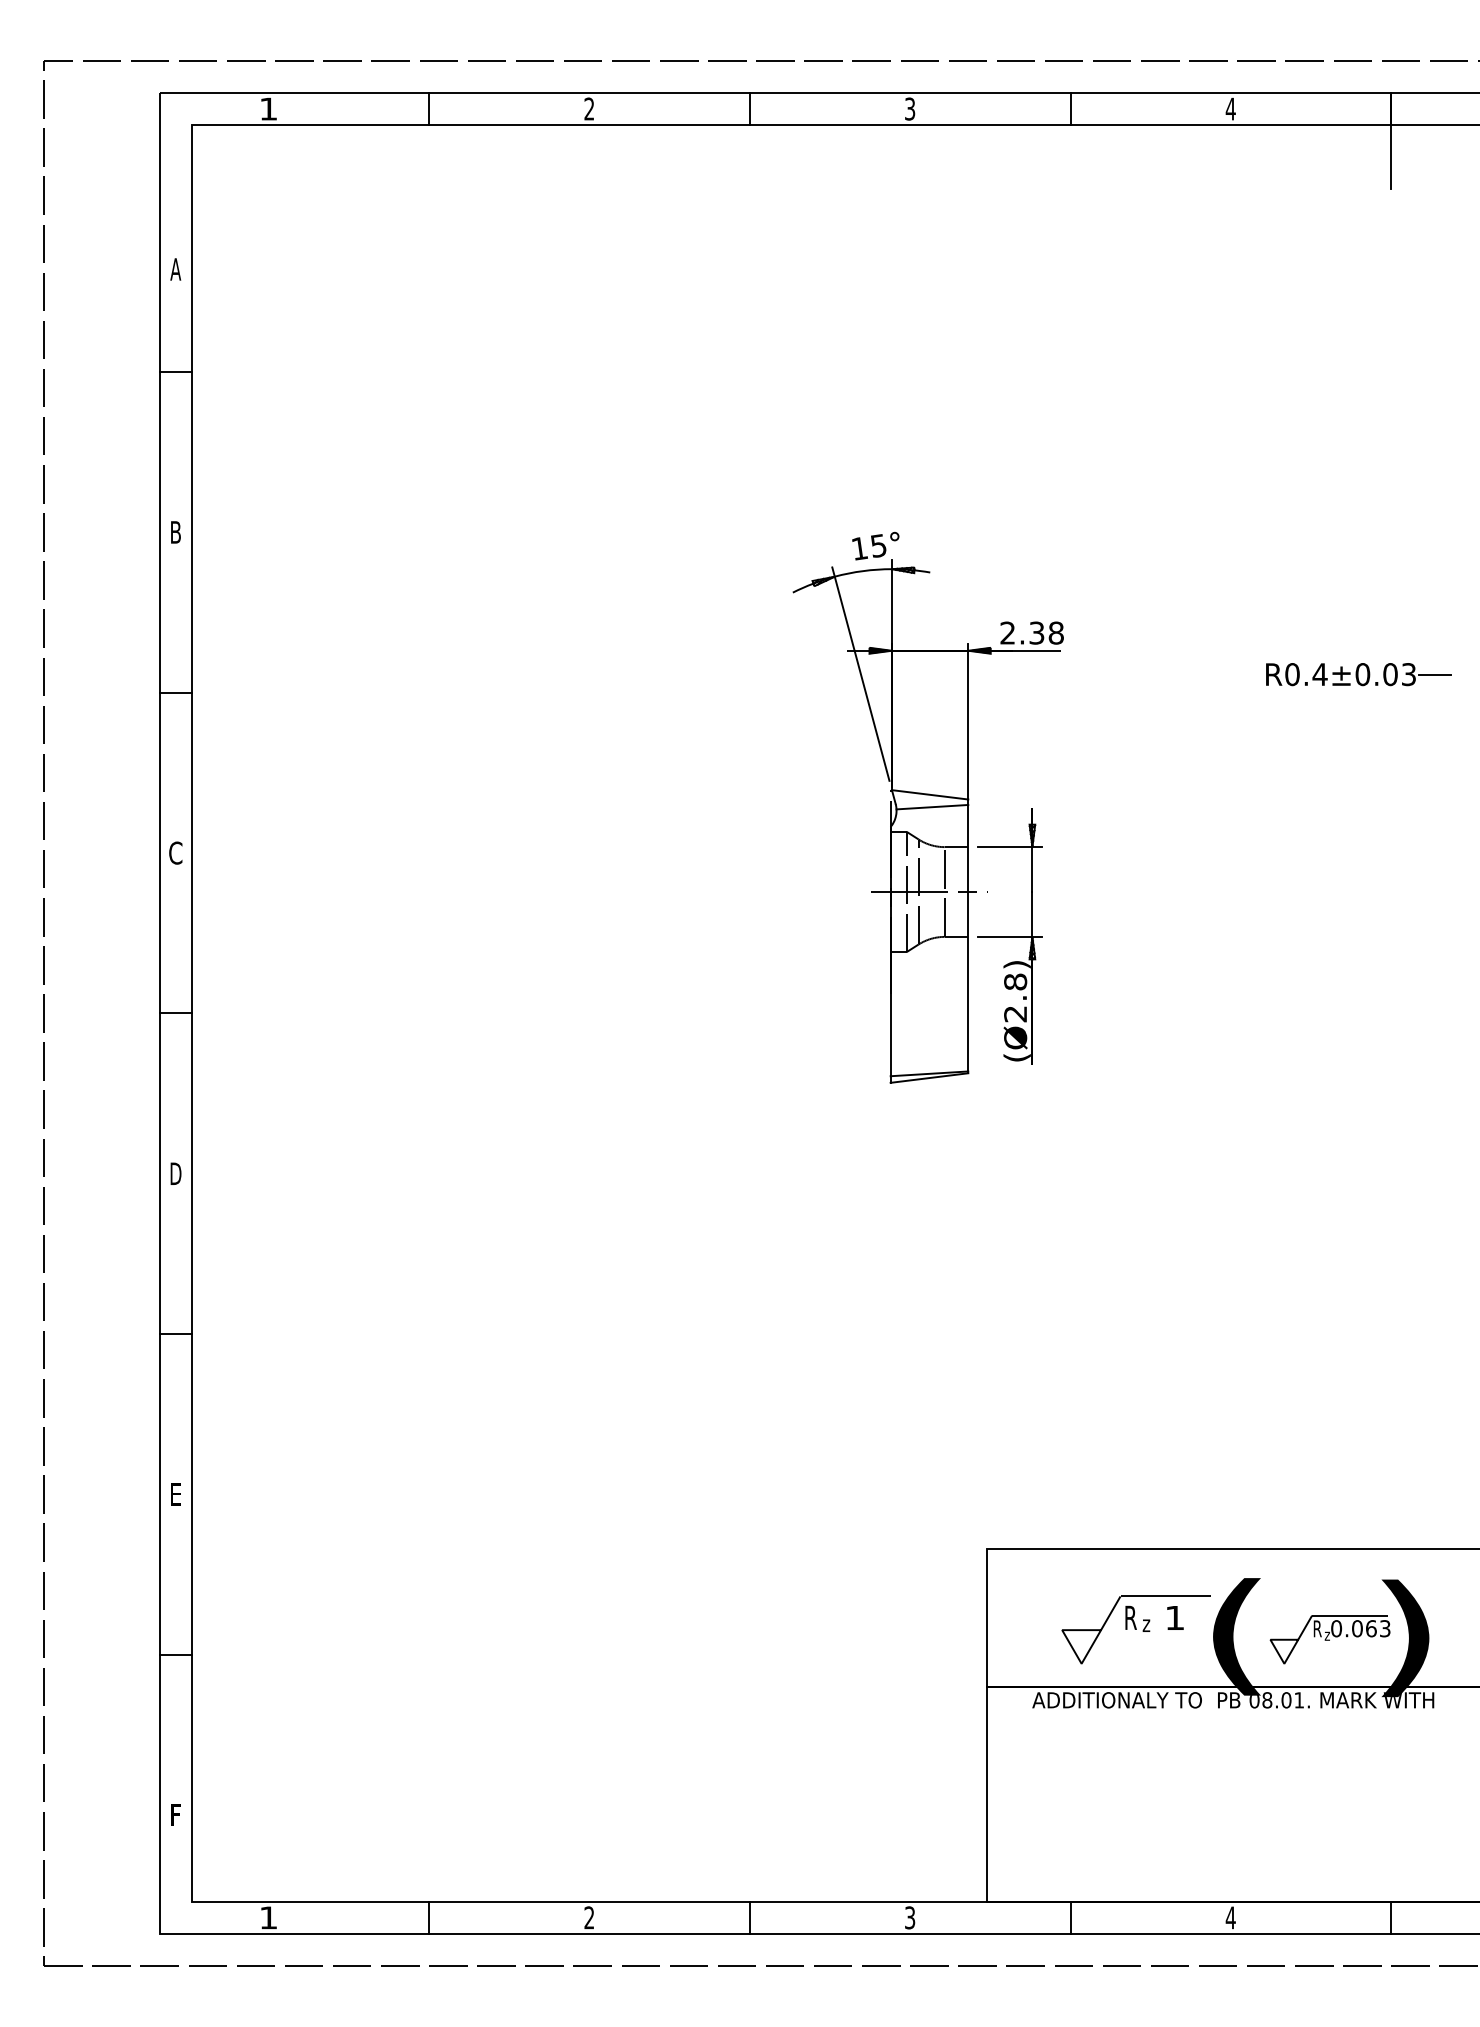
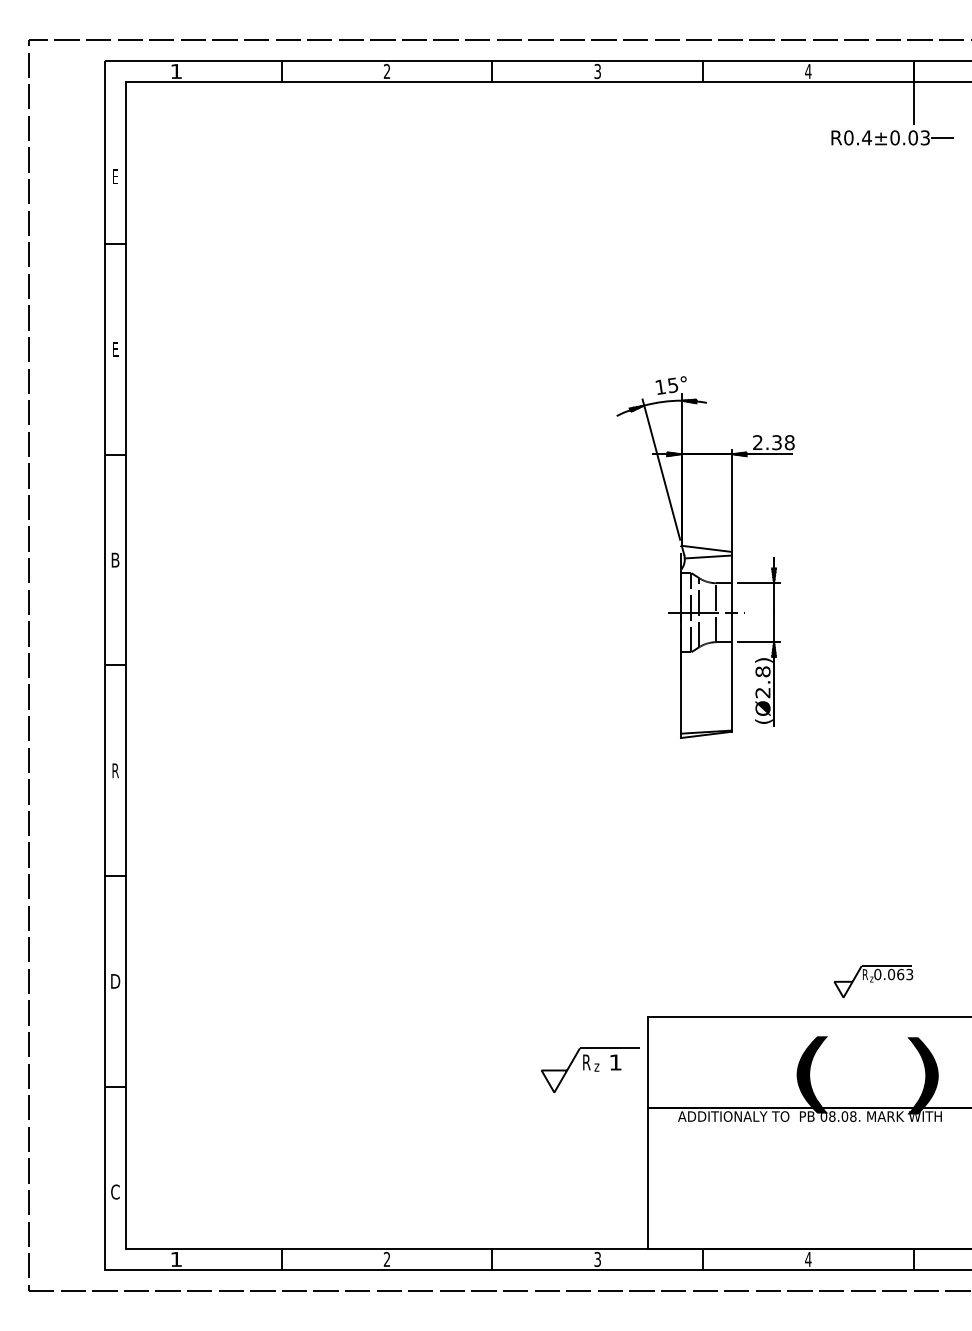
text: (175, 268) -> (115, 176), A -> E
text: (175, 532) -> (115, 349), B -> E
part: (1358, 673) -> (892, 137), moved
part: (928, 807) -> (705, 557), moved
text: (175, 852) -> (115, 559), C -> B
text: (175, 1173) -> (115, 770), D -> R
text: (175, 1494) -> (115, 981), E -> D
part: (1136, 1628) -> (590, 1069), moved
part: (1330, 1639) -> (873, 981), moved
text: (1299, 1700) -> (853, 1116), 08.01. -> 08.08.
text: (175, 1814) -> (115, 1191), F -> C

